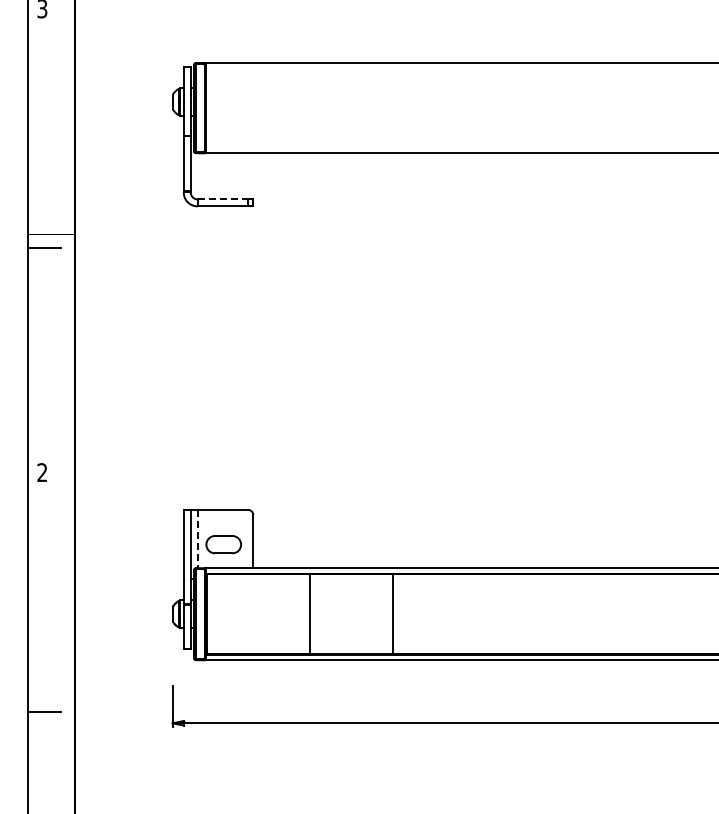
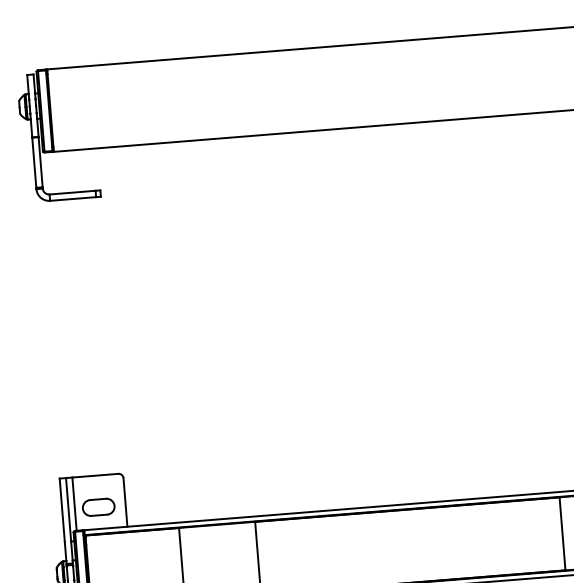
line: (223, 199) -> (73, 192), dashed -> solid
line: (197, 539) -> (74, 504), dashed -> solid

